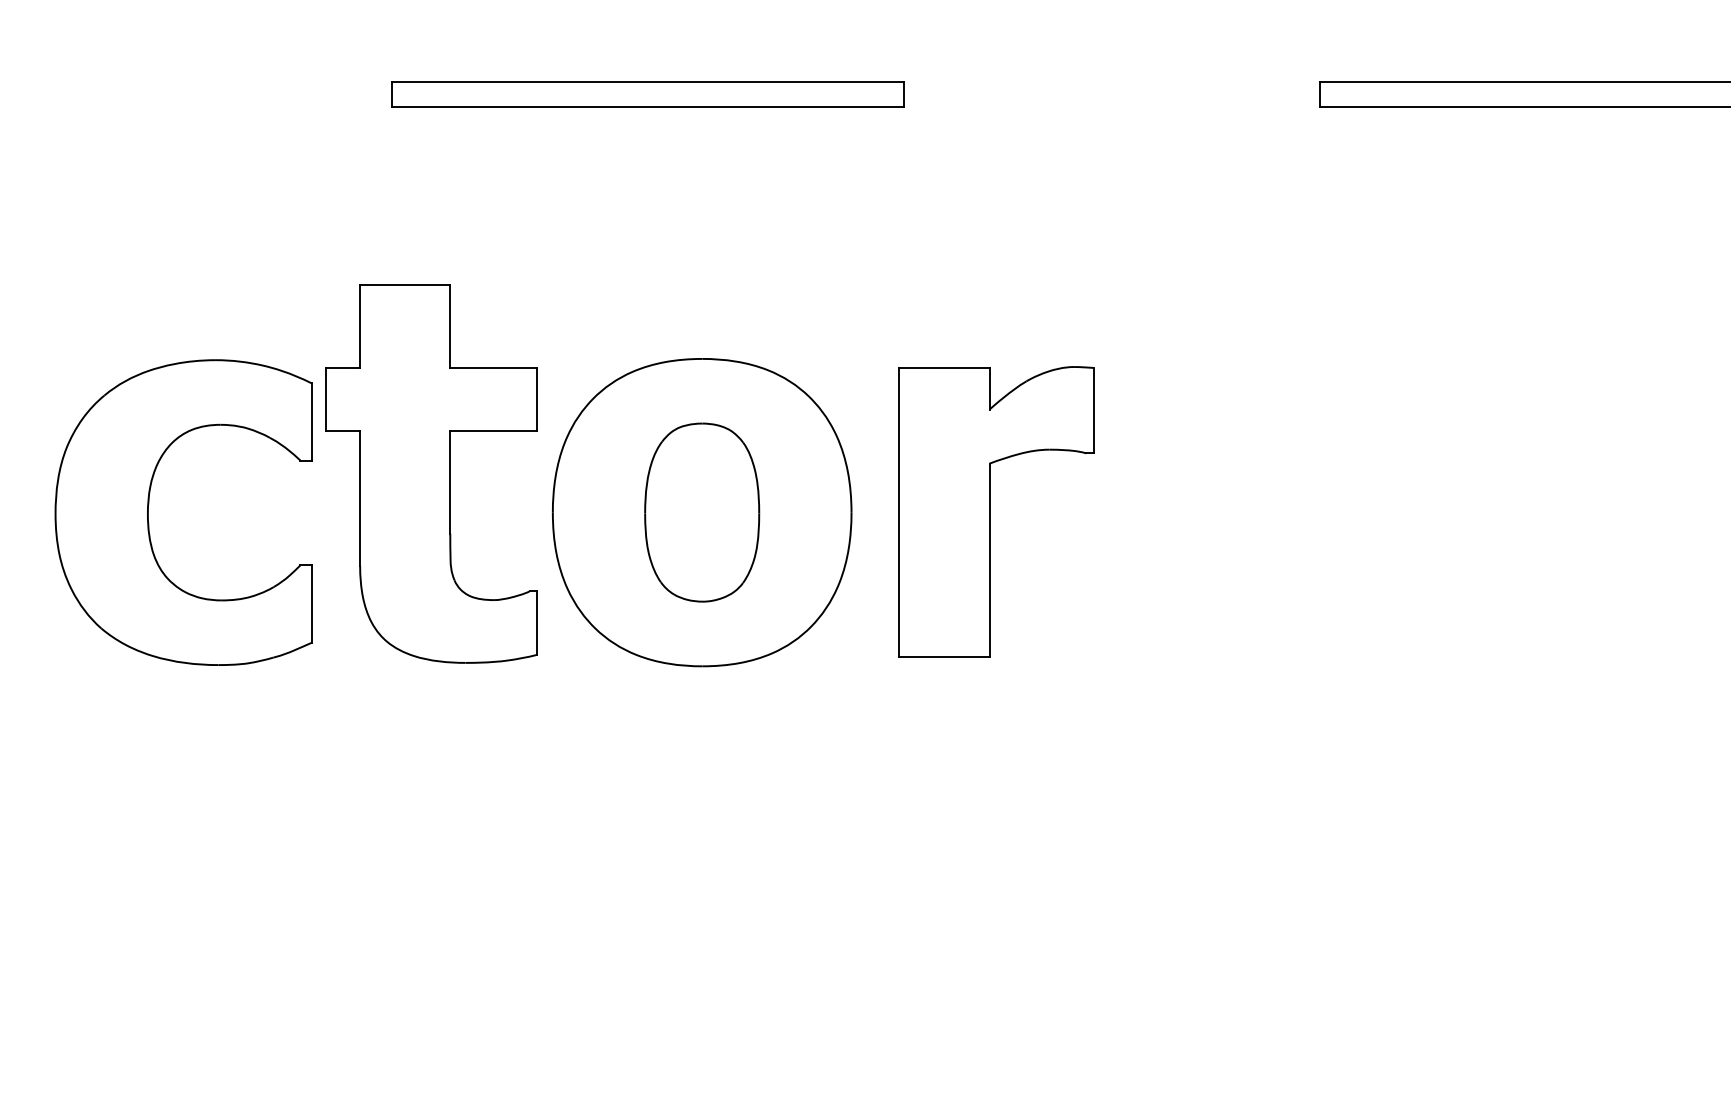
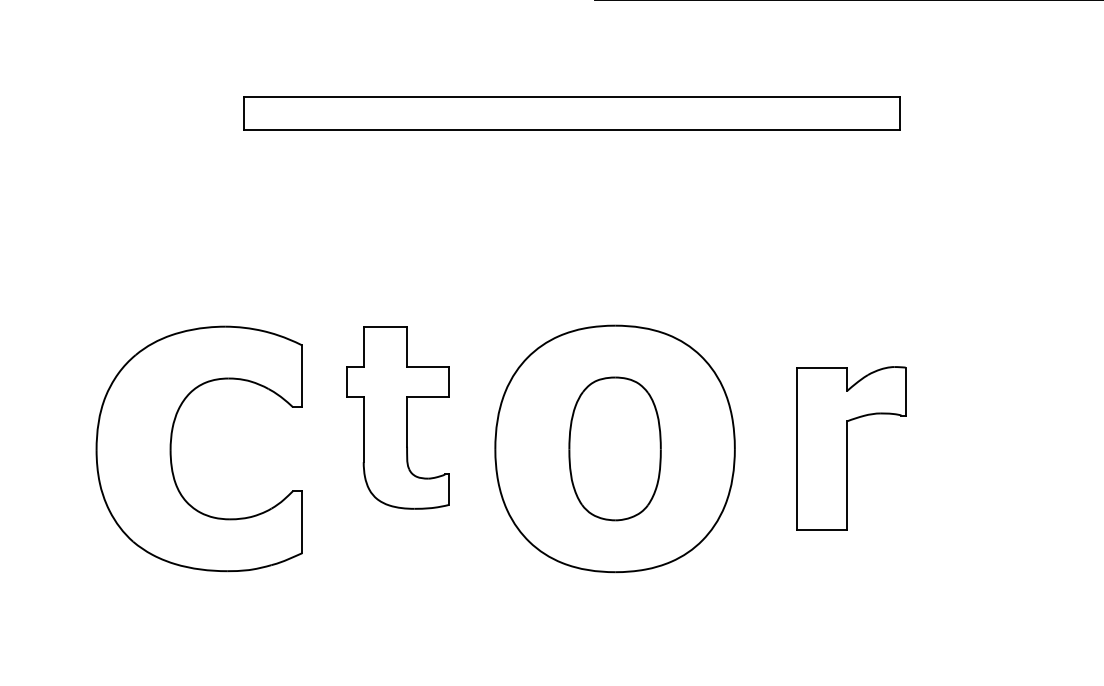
part: (647, 94) -> (571, 113), size x1.6
part: (431, 473) -> (398, 417), size x0.6
part: (996, 511) -> (851, 448), size x0.7

